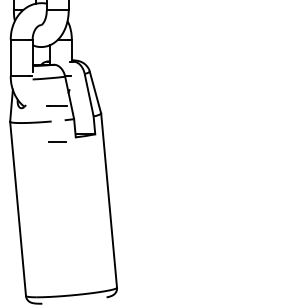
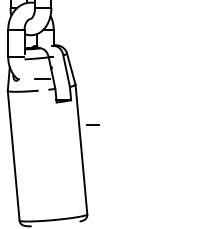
line: (57, 141) -> (92, 124), moved

